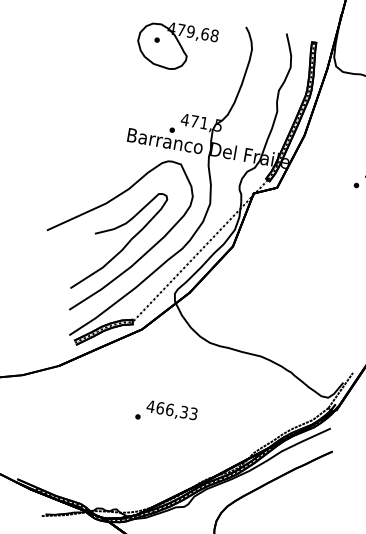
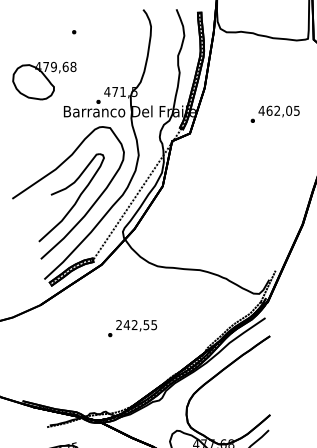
part: (176, 46) -> (44, 80), moved
text: (171, 410) -> (136, 325), 466,33 -> 242,55

